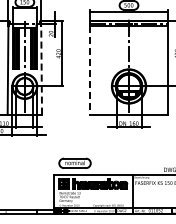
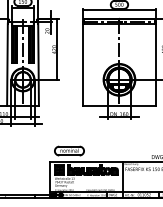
line: (41, 69) -> (38, 64), dashed -> solid
line: (90, 70) -> (83, 65), dashed -> solid

